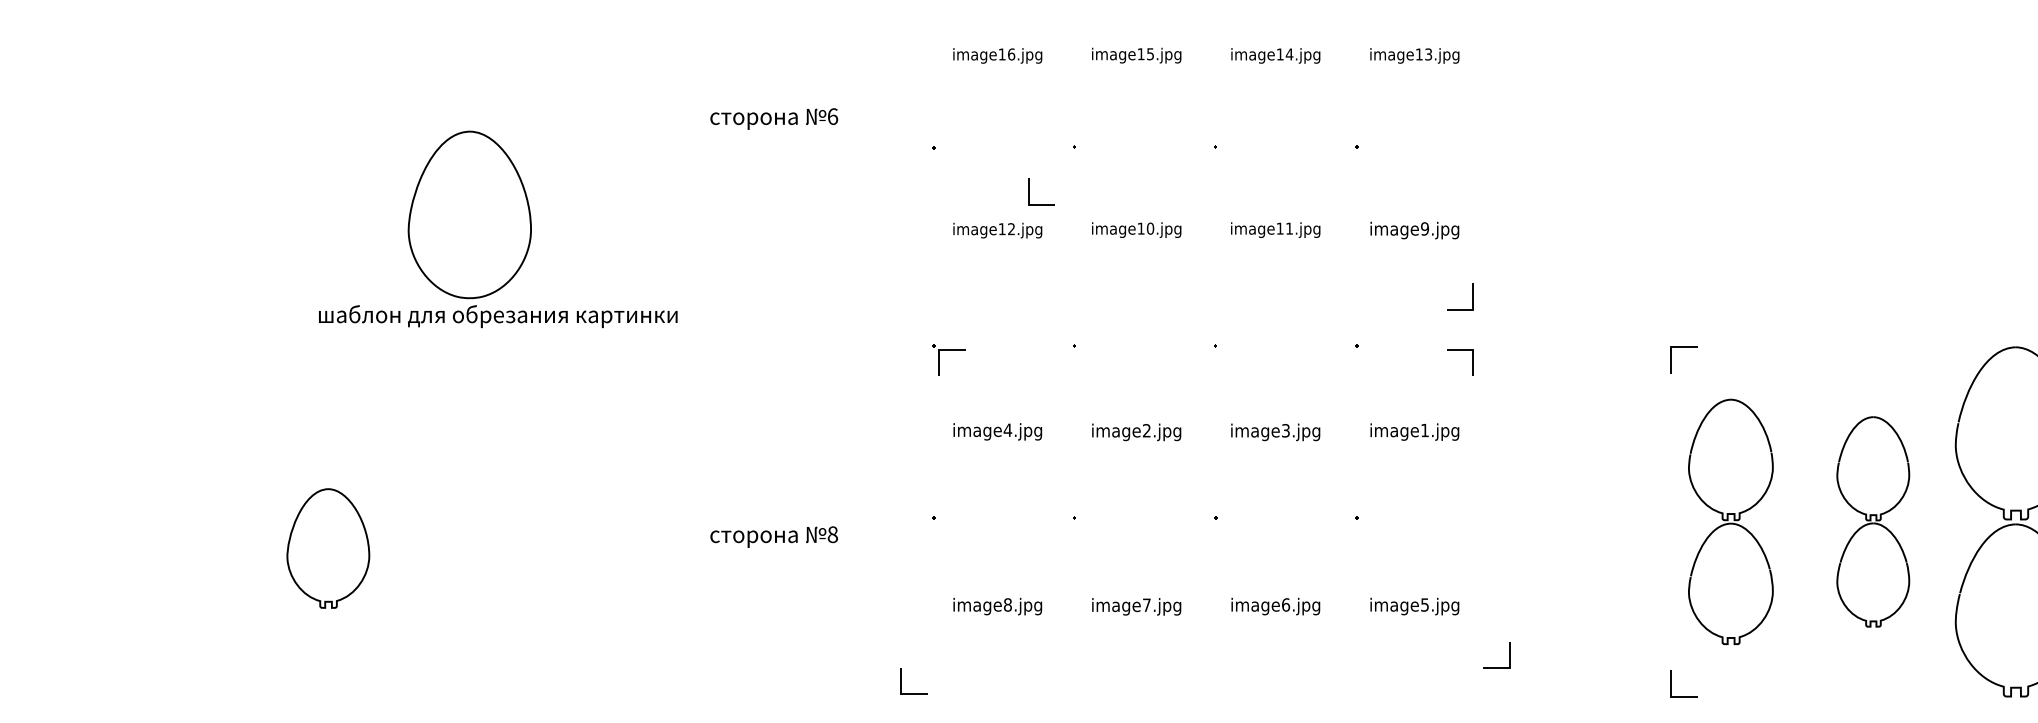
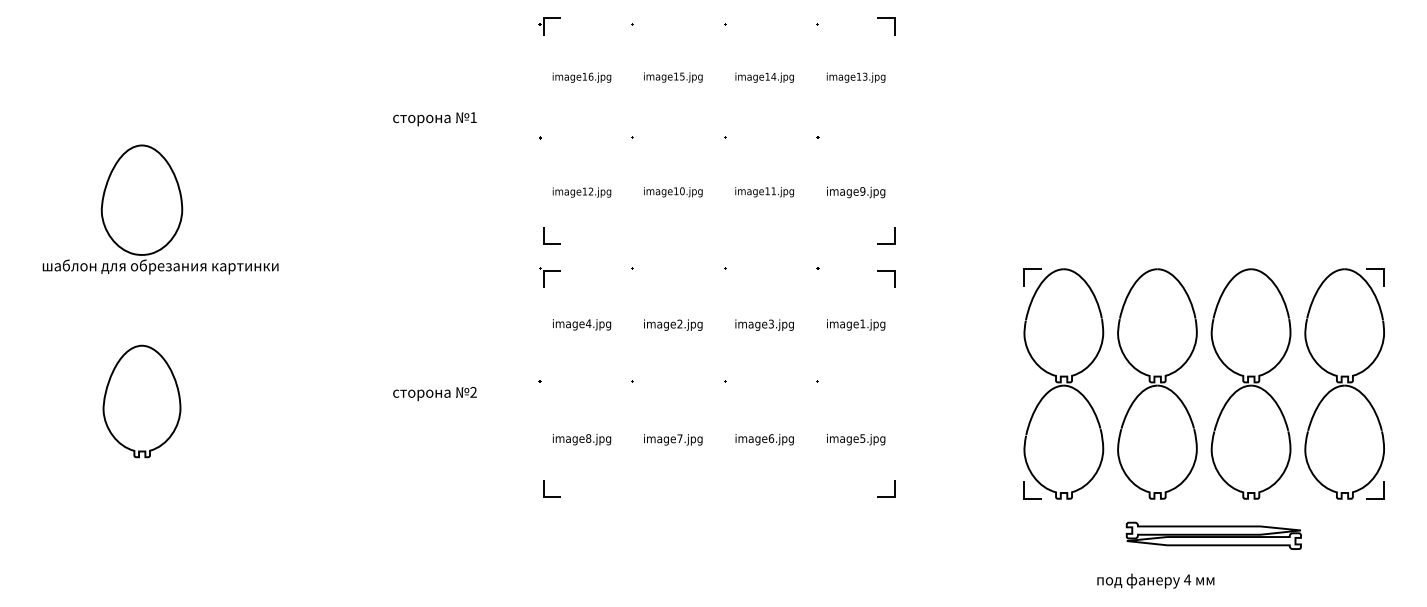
text: (832, 116) -> (473, 117), 6 -> 1
curve: (1030, 191) -> (544, 235), moved
part: (497, 229) -> (160, 209), moved
part: (1730, 521) -> (1063, 383), size x1.43
part: (1873, 521) -> (1157, 383), size x1.67
text: (832, 534) -> (473, 392), 8 -> 2
part: (327, 548) -> (141, 401), size x1.43
curve: (1509, 655) -> (894, 488), moved
curve: (902, 680) -> (544, 488), moved

